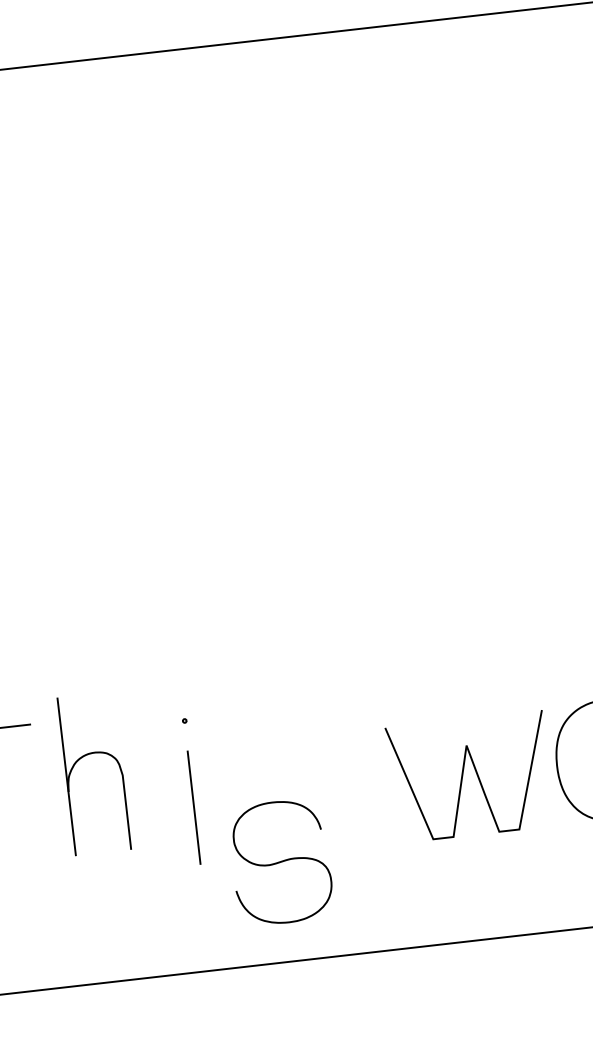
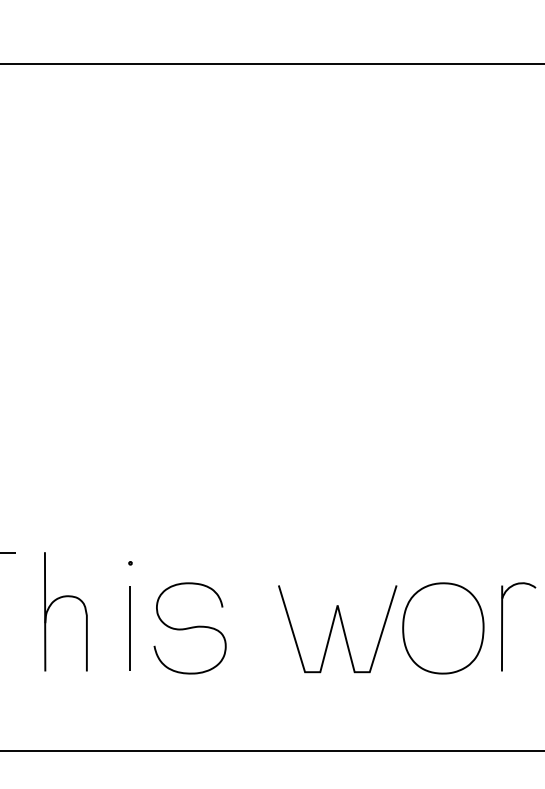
part: (86, 756) -> (61, 598), moved
curve: (280, 862) -> (189, 628), moved

